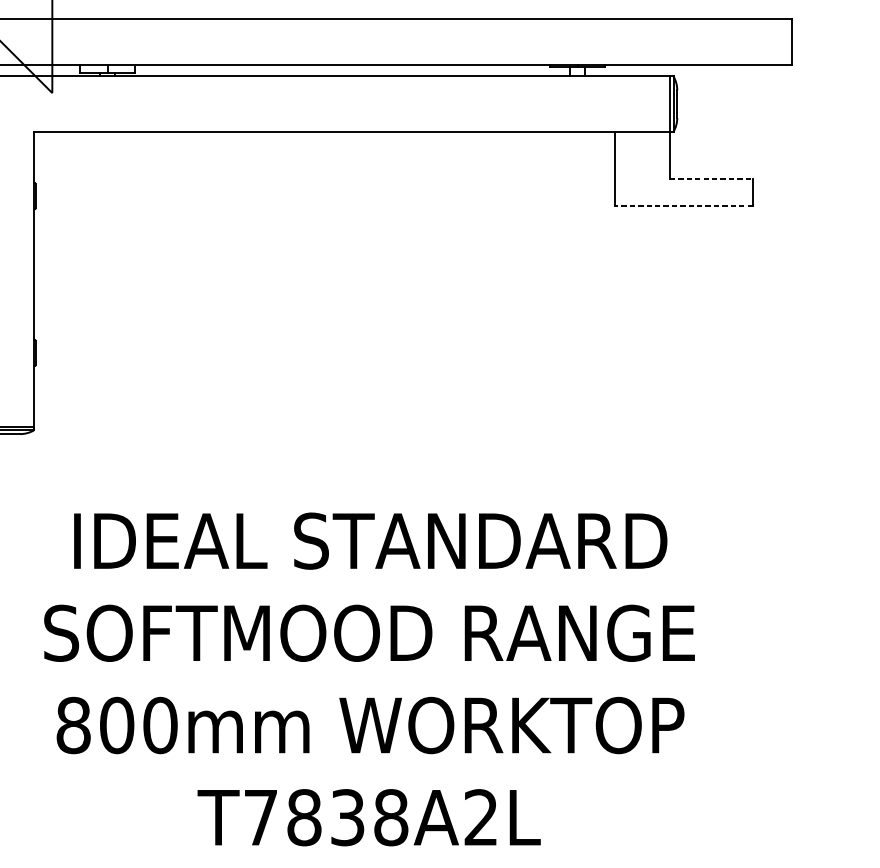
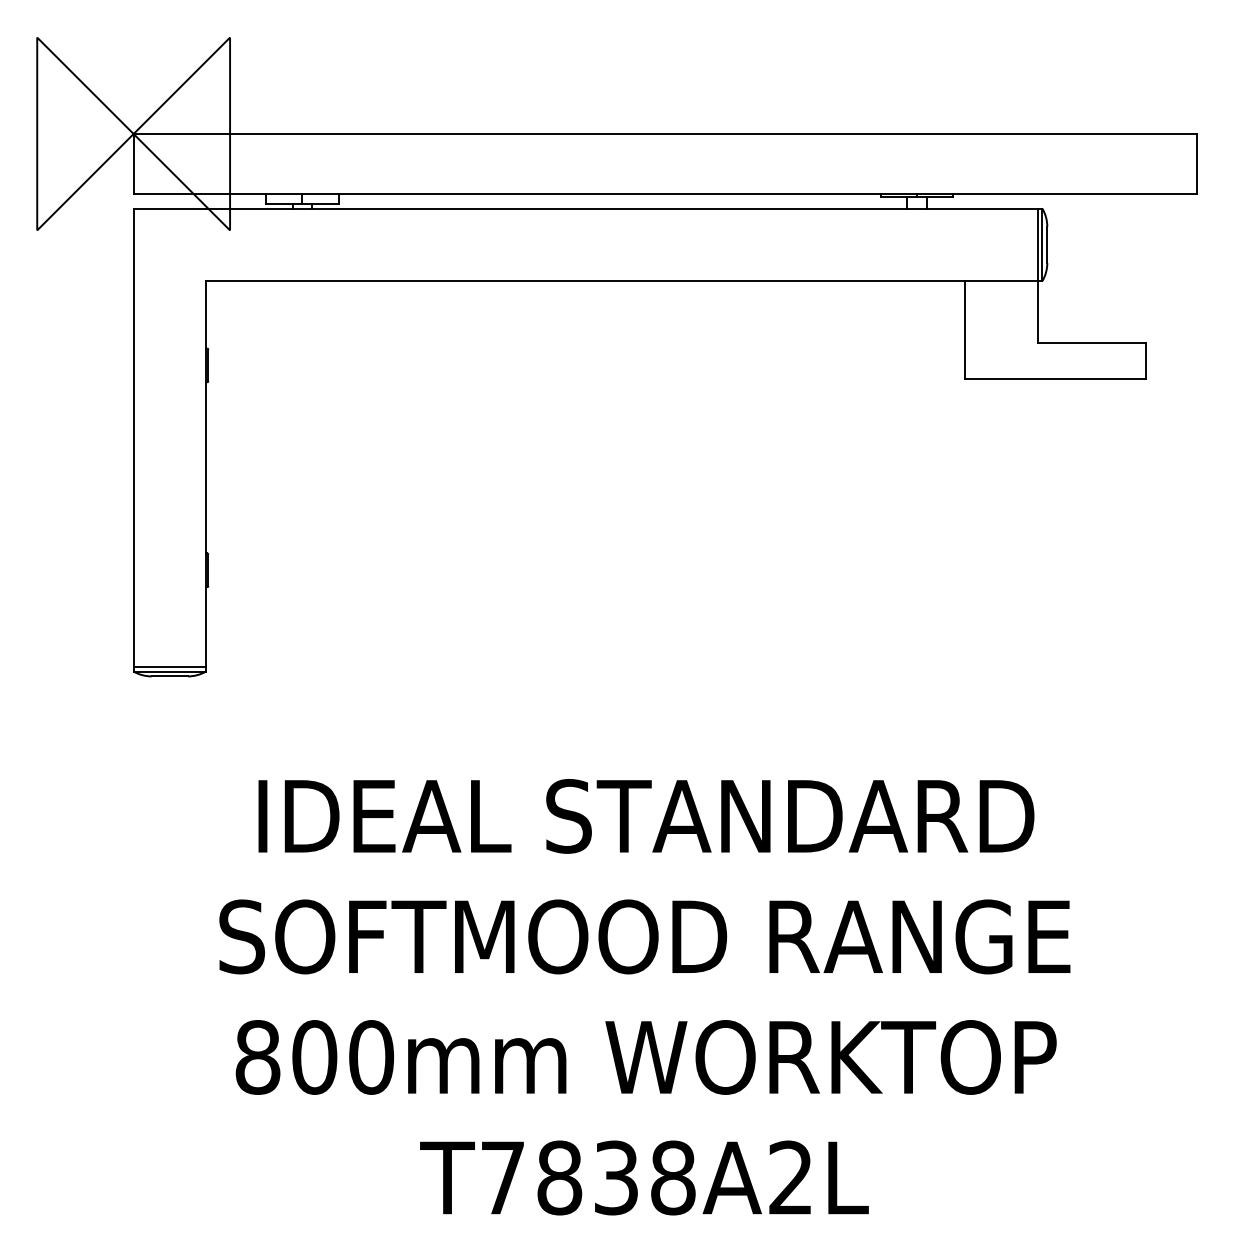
line: (711, 178) -> (1092, 342), dashed -> solid
line: (683, 206) -> (1055, 378), dashed -> solid

